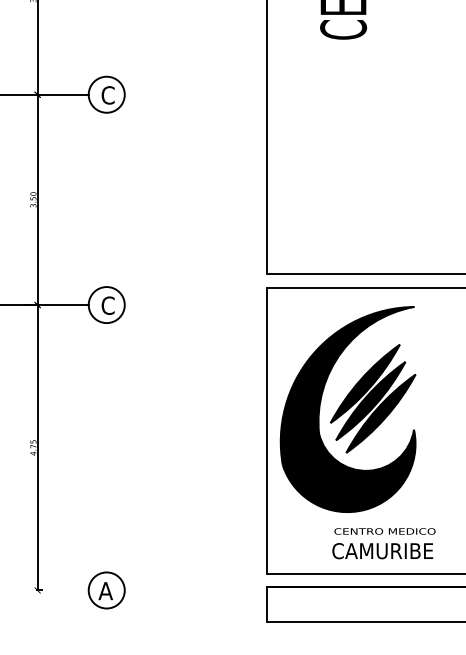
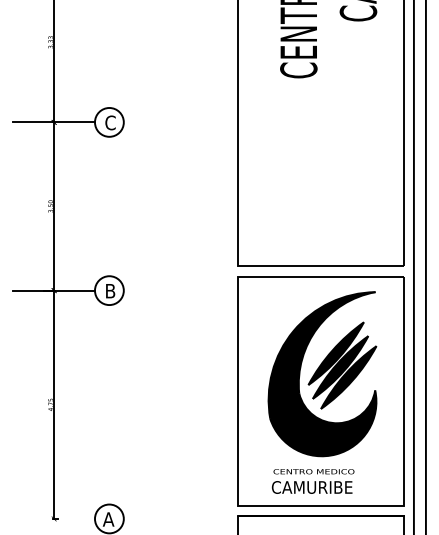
text: (108, 304) -> (110, 290), C -> B
part: (348, 409) -> (322, 374), moved
text: (383, 543) -> (312, 481), moved

